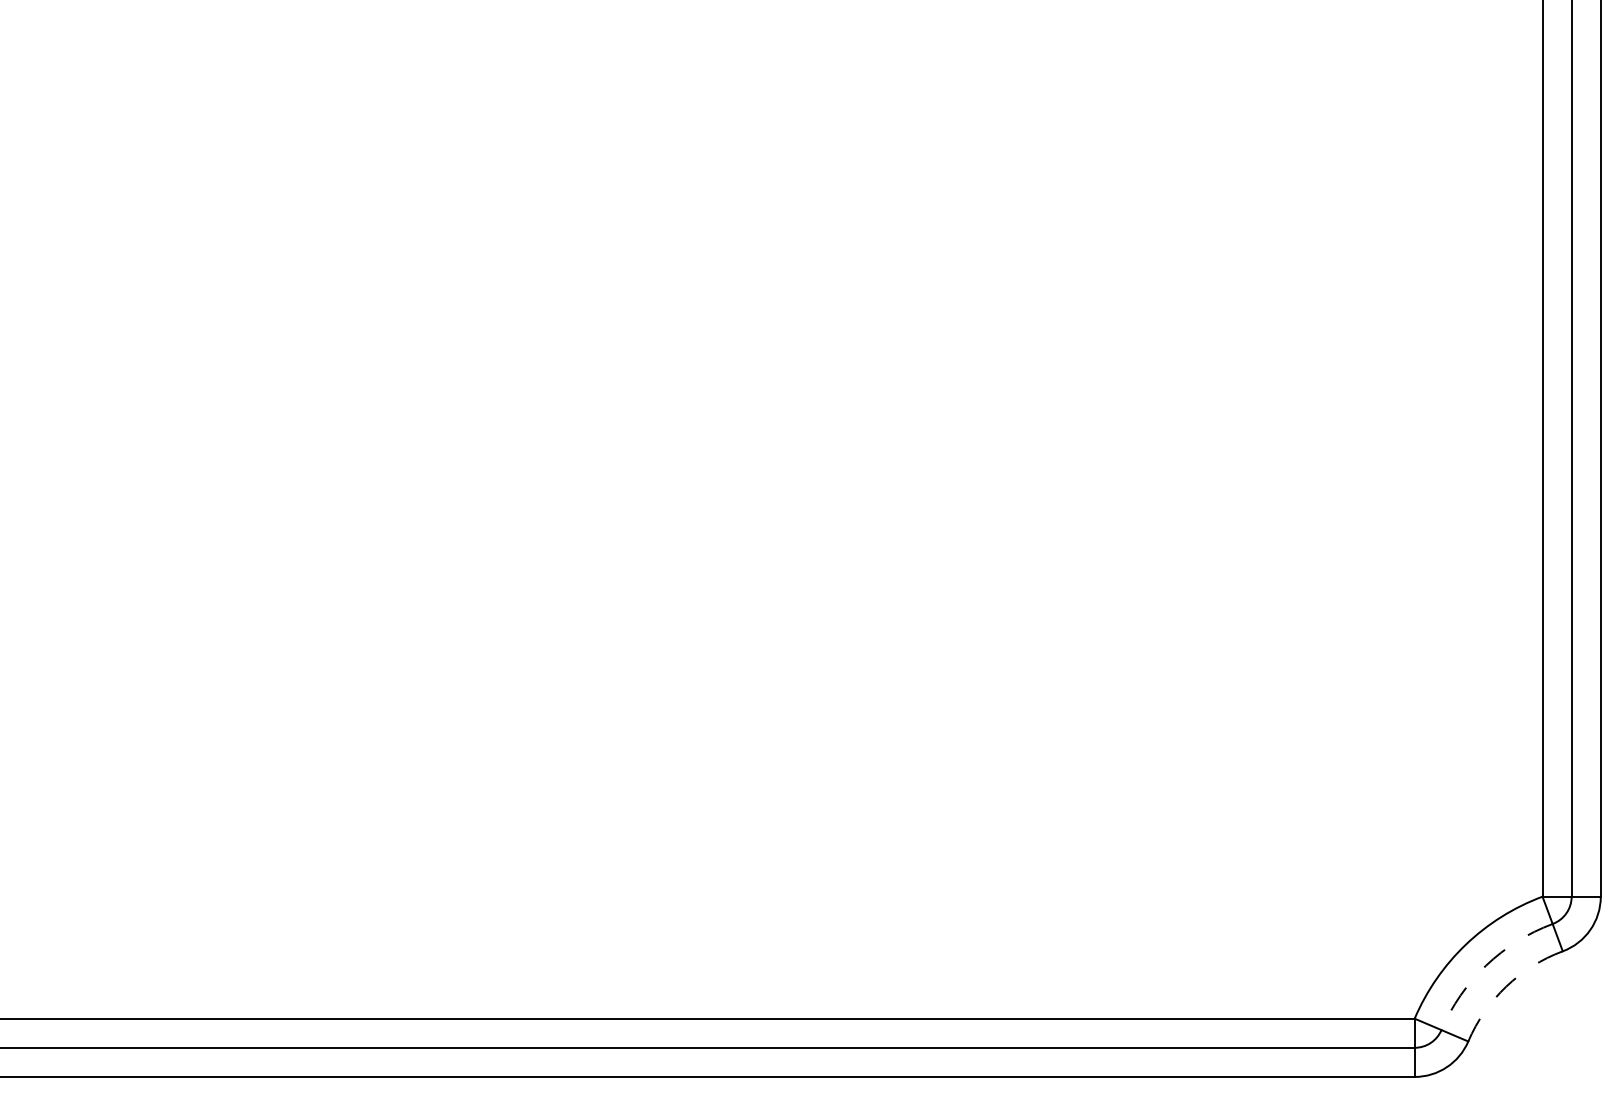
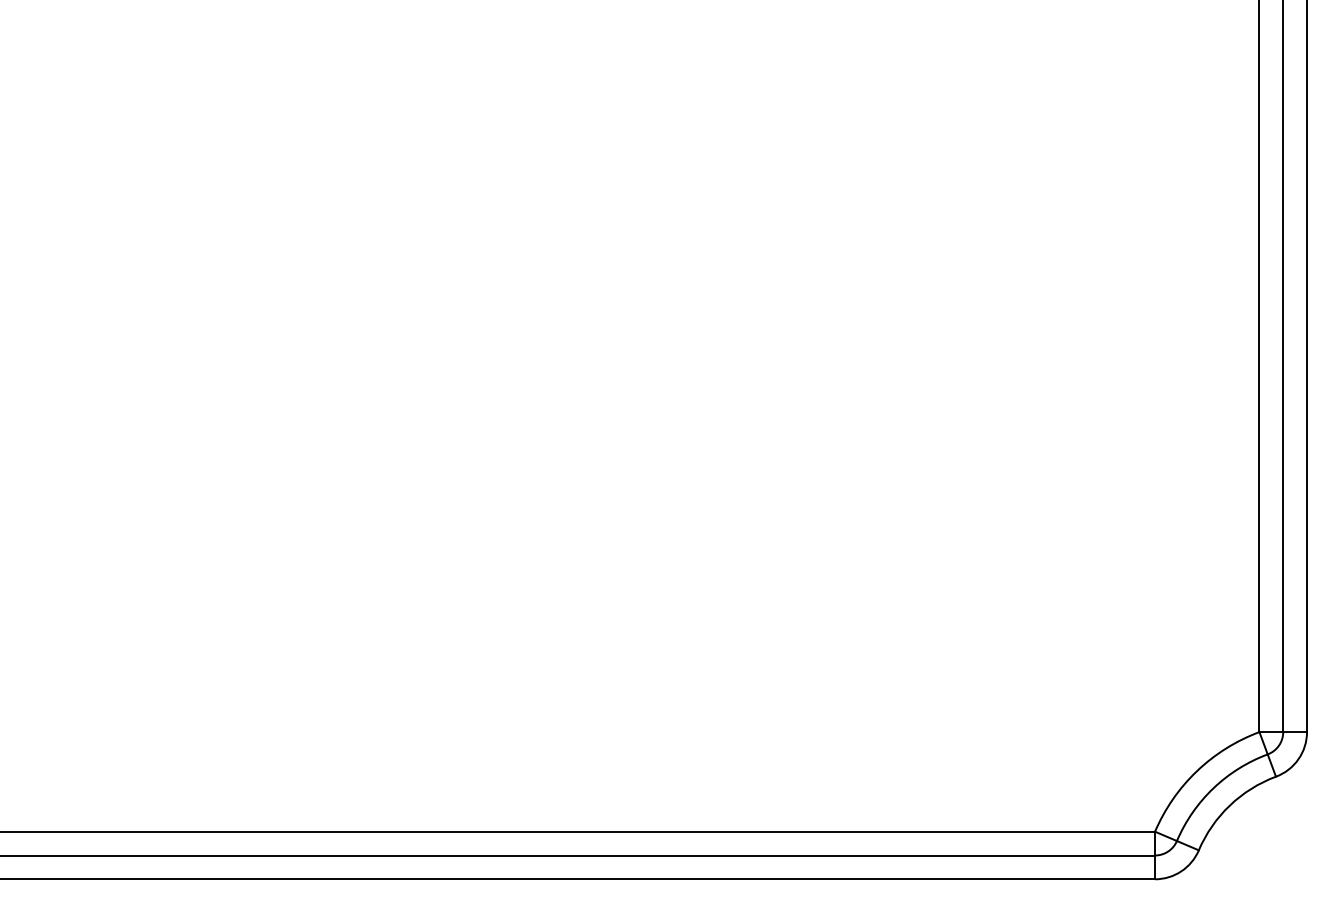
arc: (1486, 965) -> (1213, 788), dashed -> solid
arc: (1505, 986) -> (1229, 805), dashed -> solid

